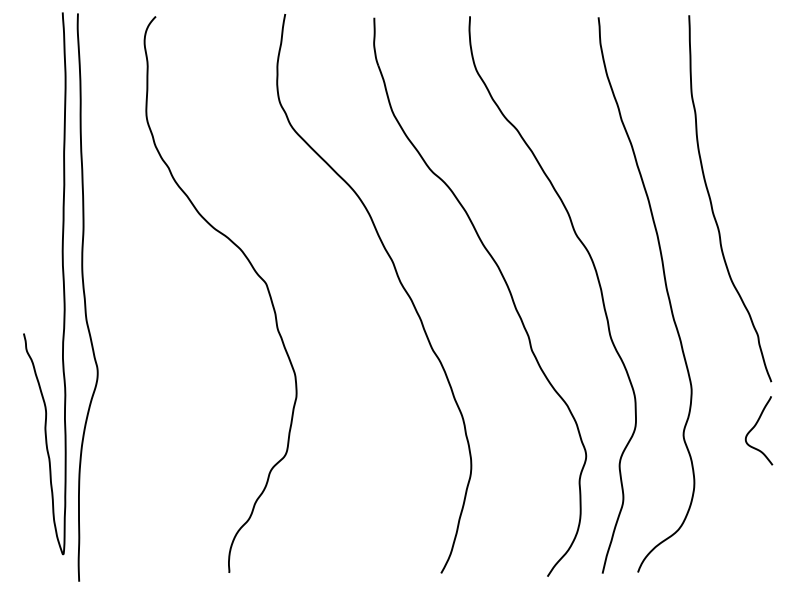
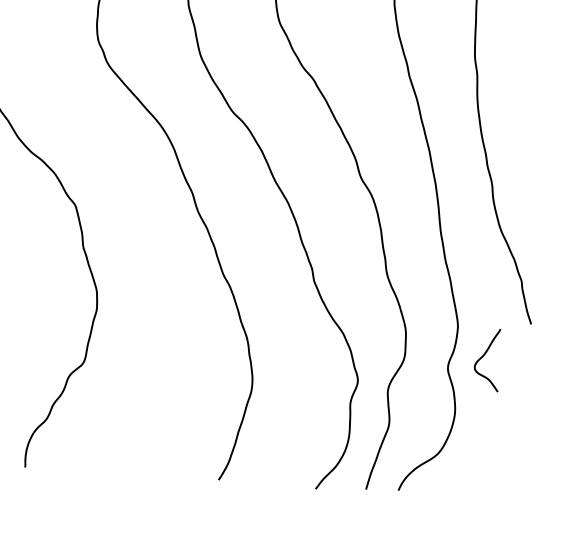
curve: (755, 426) -> (484, 355), moved

